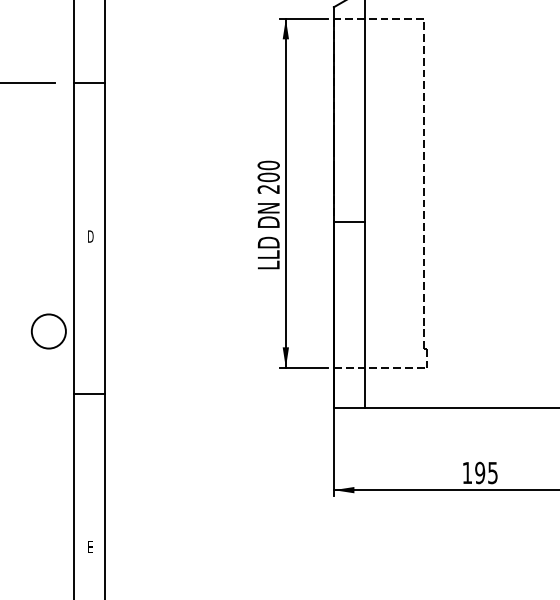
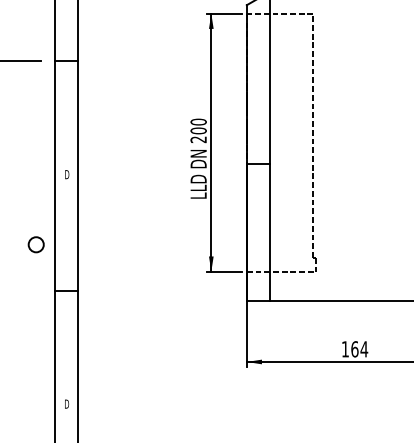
circle: (48, 331) -> (35, 244), size x0.6
text: (486, 472) -> (359, 348), 195 -> 164
text: (90, 547) -> (66, 404), E -> D

